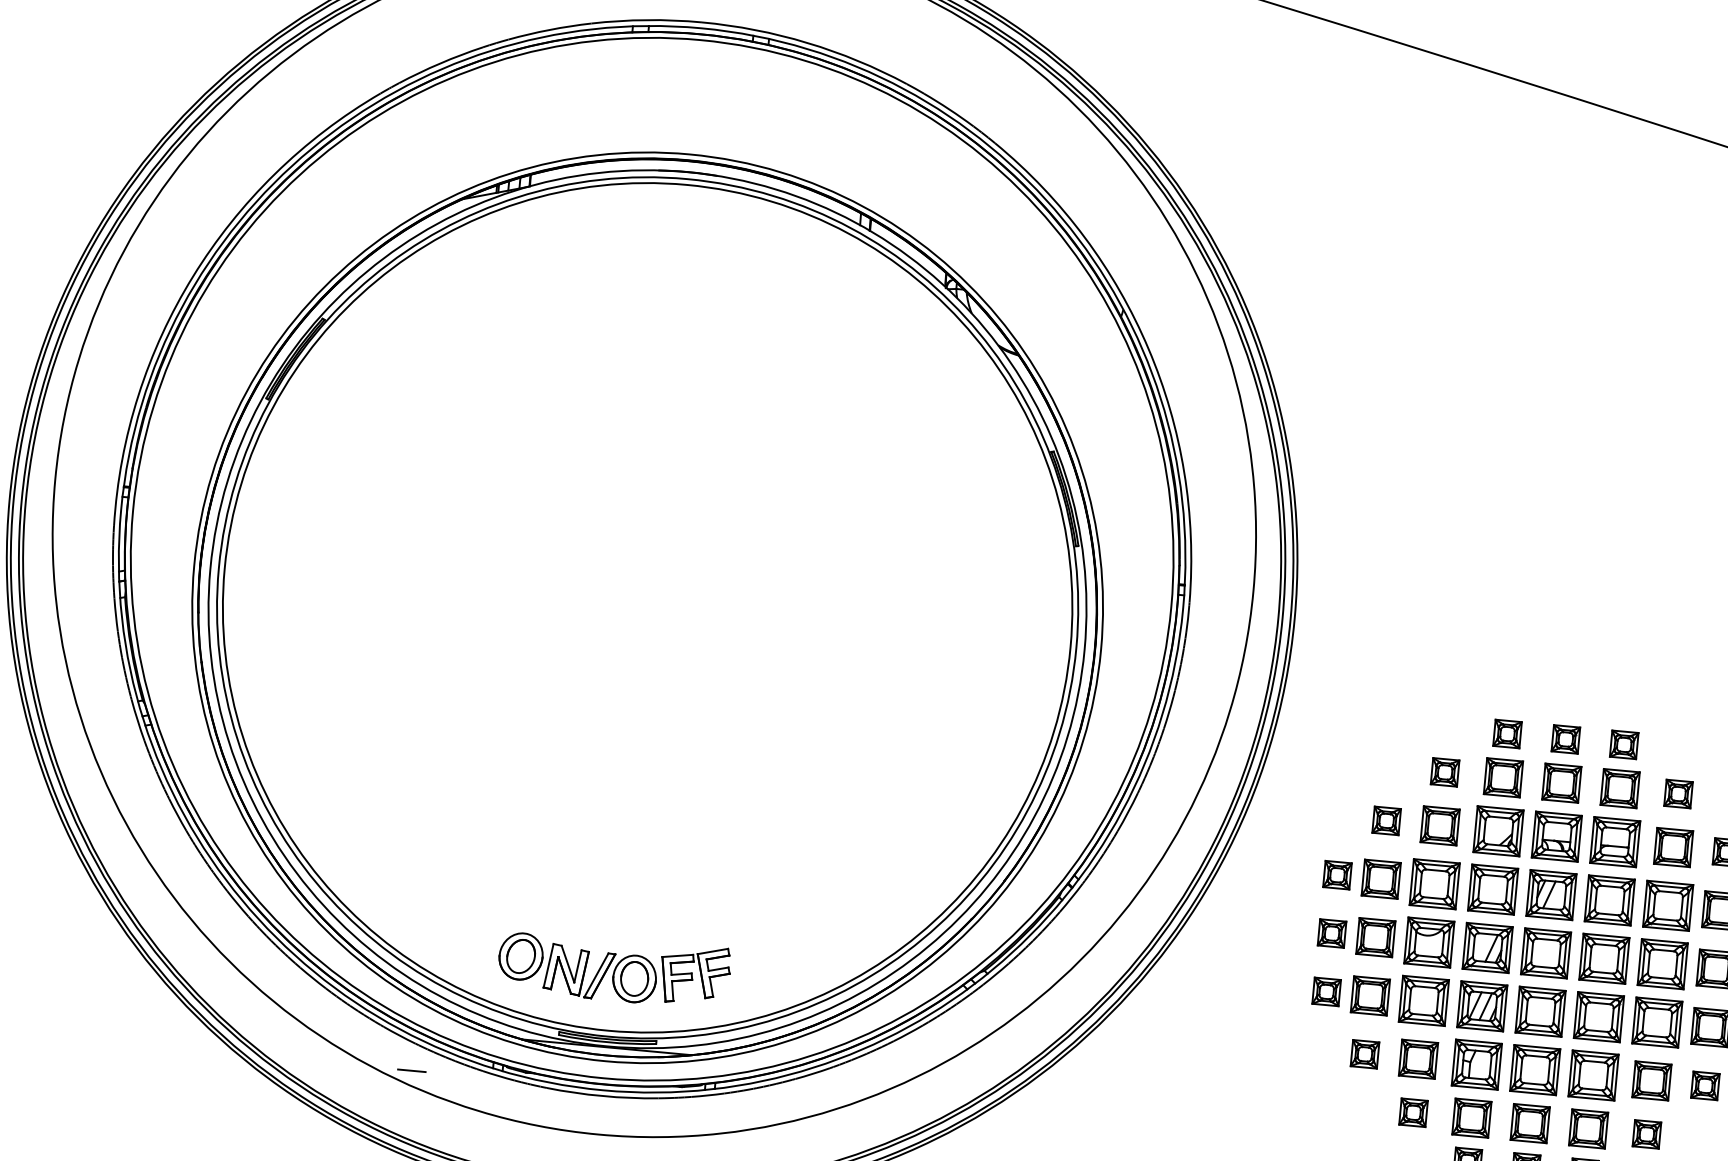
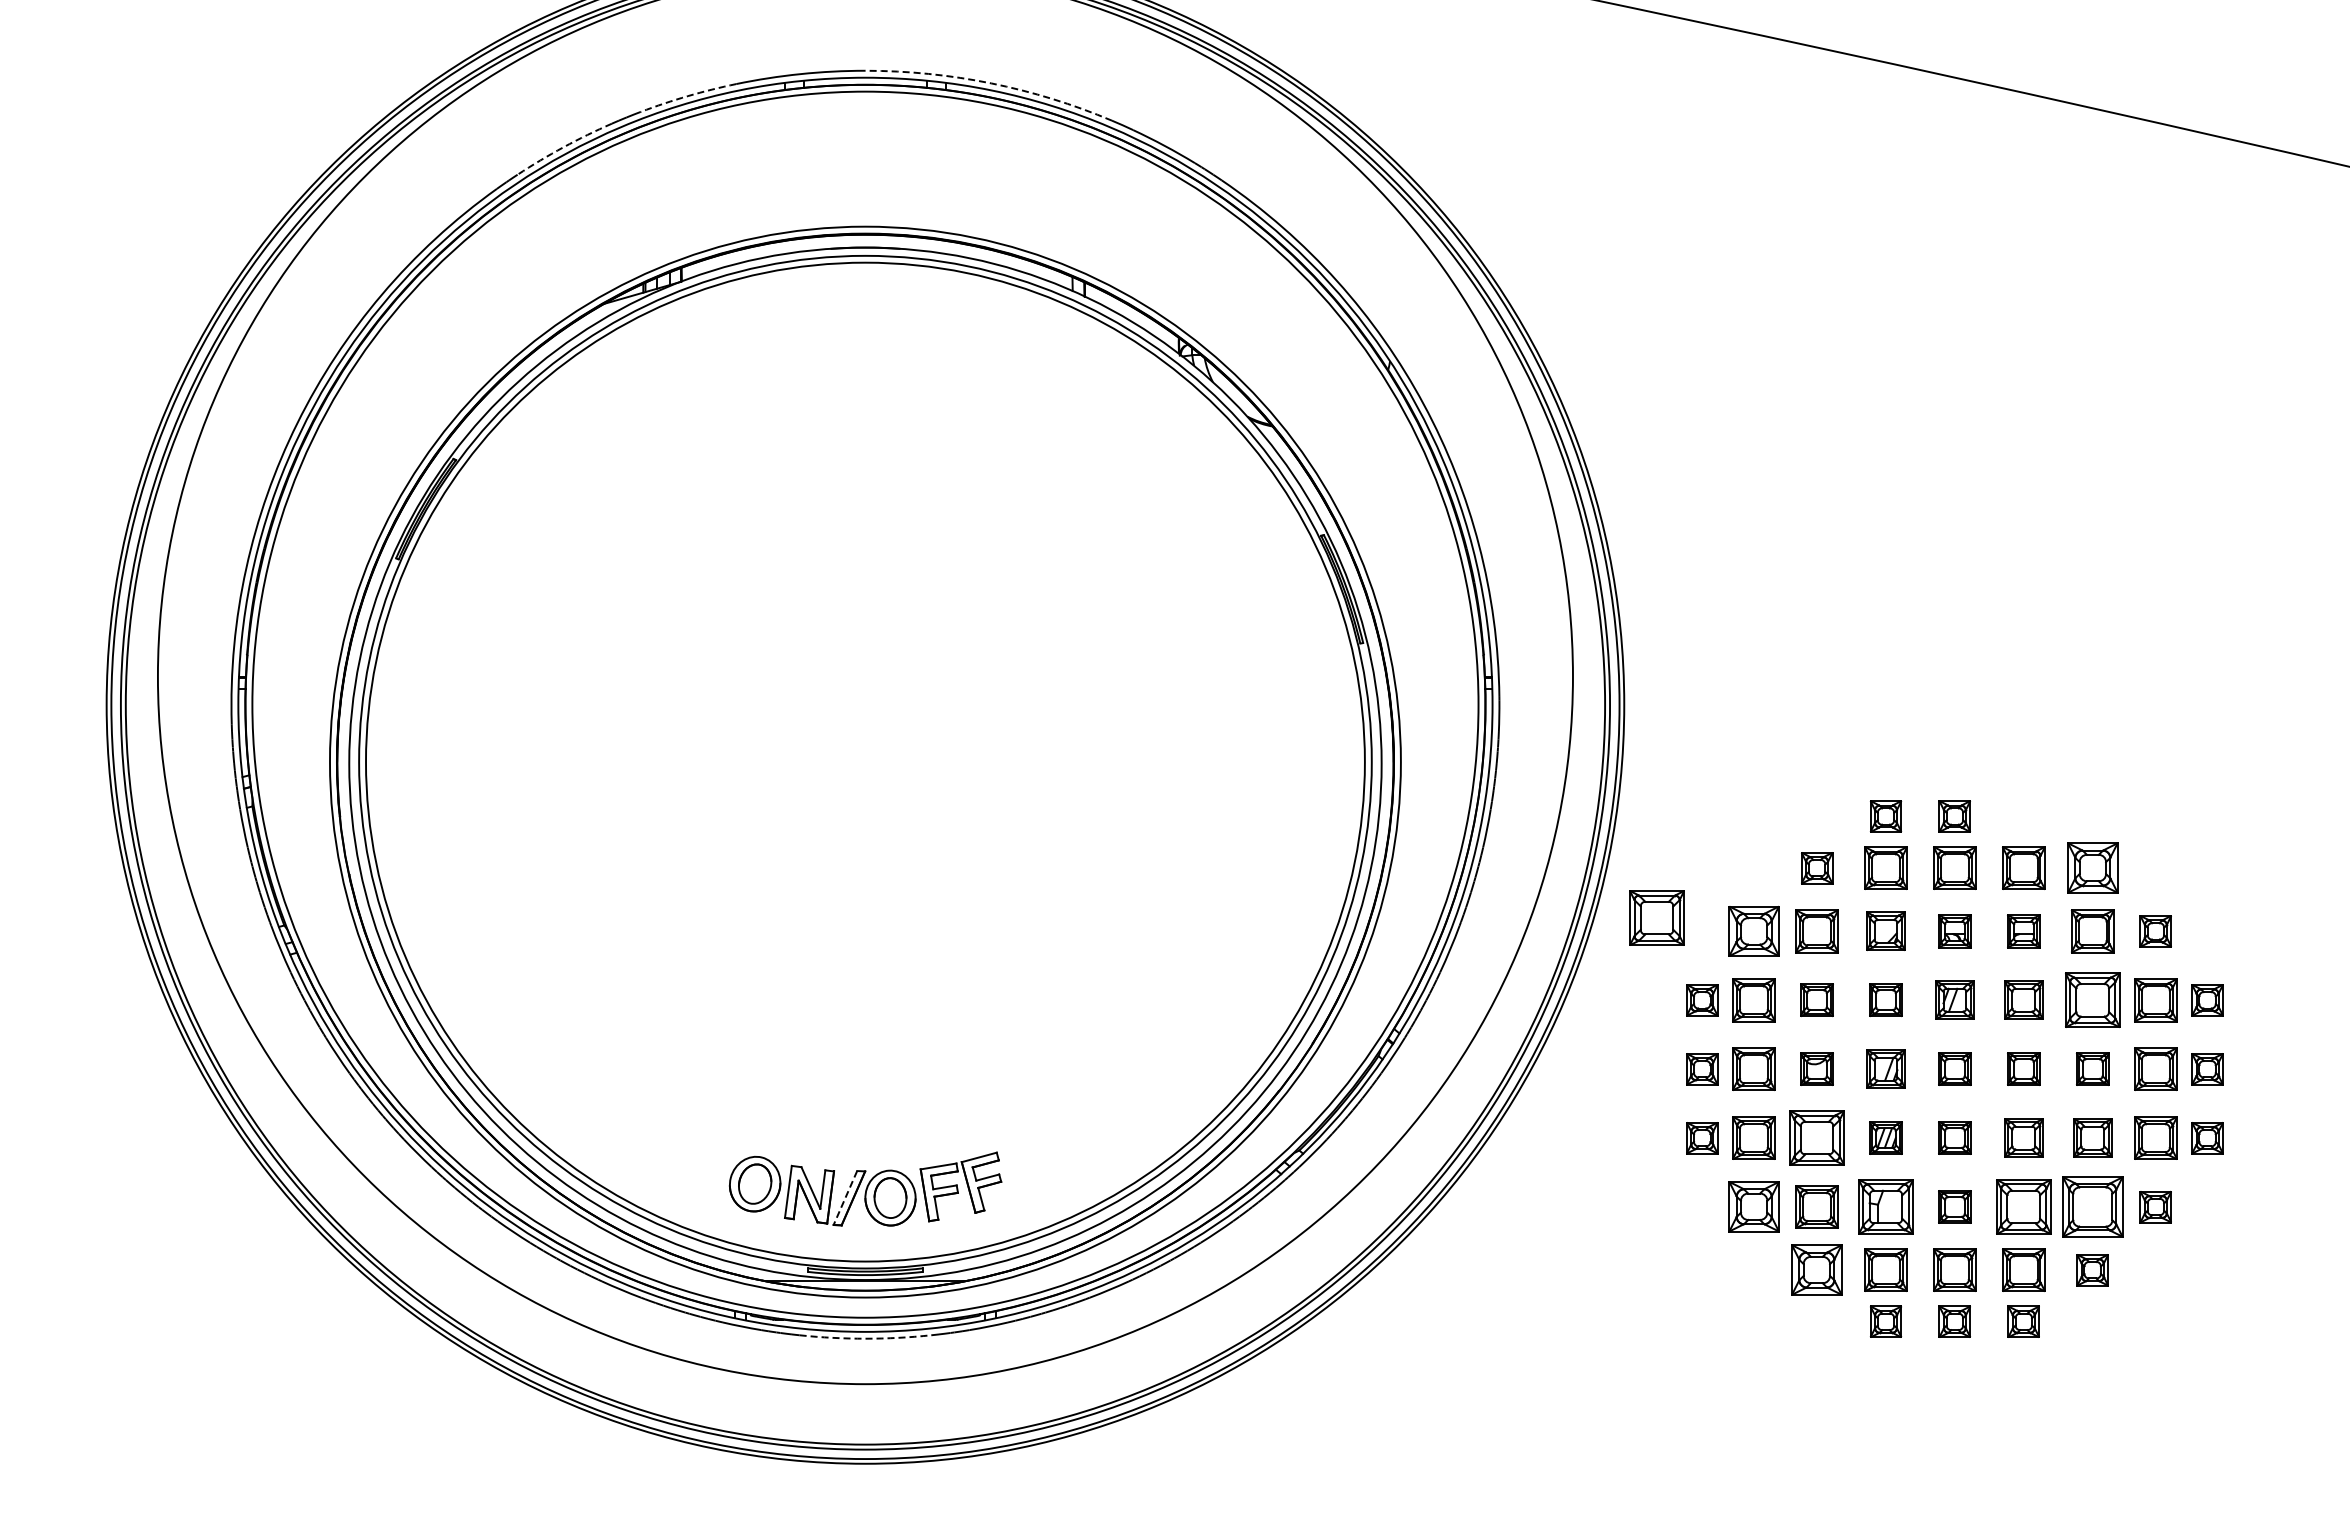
arc: (549, 30) -> (687, 96), solid -> dashed
arc: (807, 43) -> (991, 83), solid -> dashed
arc: (440, 63) -> (563, 147), solid -> dashed
part: (1623, 744) -> (2023, 816), removed
part: (1678, 794) -> (2092, 868), size x1.6
part: (1305, 801) -> (1656, 917), added
part: (1386, 821) -> (1753, 931), size x1.6
part: (1498, 831) -> (1885, 931), size x0.7
part: (1556, 836) -> (1954, 931), size x0.6
part: (1614, 842) -> (2023, 931), size x0.6
part: (1434, 883) -> (1816, 999), size x0.6
part: (1492, 888) -> (1885, 999), size x0.6
part: (1551, 894) -> (1954, 999), size x0.7
part: (1609, 899) -> (2023, 999), size x0.7
part: (1428, 941) -> (1816, 1068), size x0.6
part: (1487, 947) -> (1885, 1068), size x0.7
part: (1545, 952) -> (1954, 1068), size x0.6
part: (1604, 958) -> (2023, 1068), size x0.6
part: (1662, 963) -> (2092, 1068), size x0.6
line: (596, 975) -> (845, 1198), solid -> dashed
part: (1481, 1005) -> (1885, 1137), size x0.6
part: (1540, 1011) -> (1954, 1137), size x0.6
part: (1598, 1016) -> (2023, 1137), size x0.7
part: (1657, 1022) -> (2092, 1137), size x0.7
part: (1364, 1054) -> (1753, 1207), size x1.6
part: (1534, 1069) -> (1954, 1206), size x0.6
line: (411, 1070) -> (639, 1329), removed
part: (1651, 1080) -> (2092, 1206), size x1.4
arc: (602, 1095) -> (865, 1338), solid -> dashed
part: (1413, 1113) -> (1817, 1270), size x1.6

